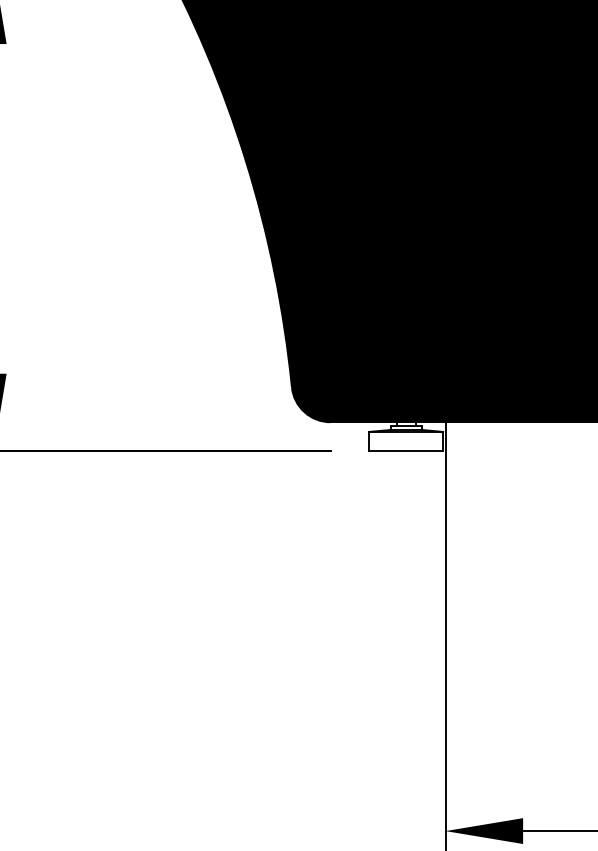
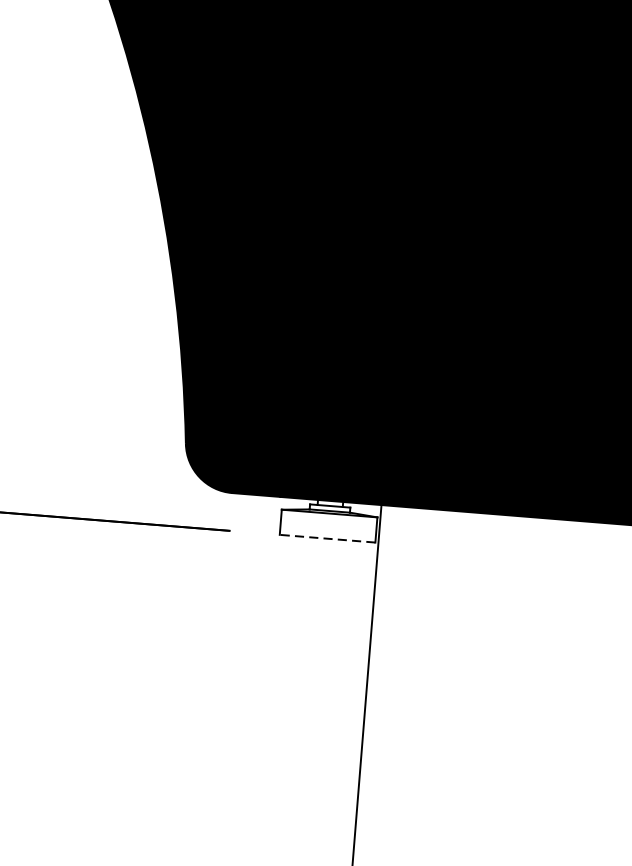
line: (406, 451) -> (327, 538), solid -> dashed

